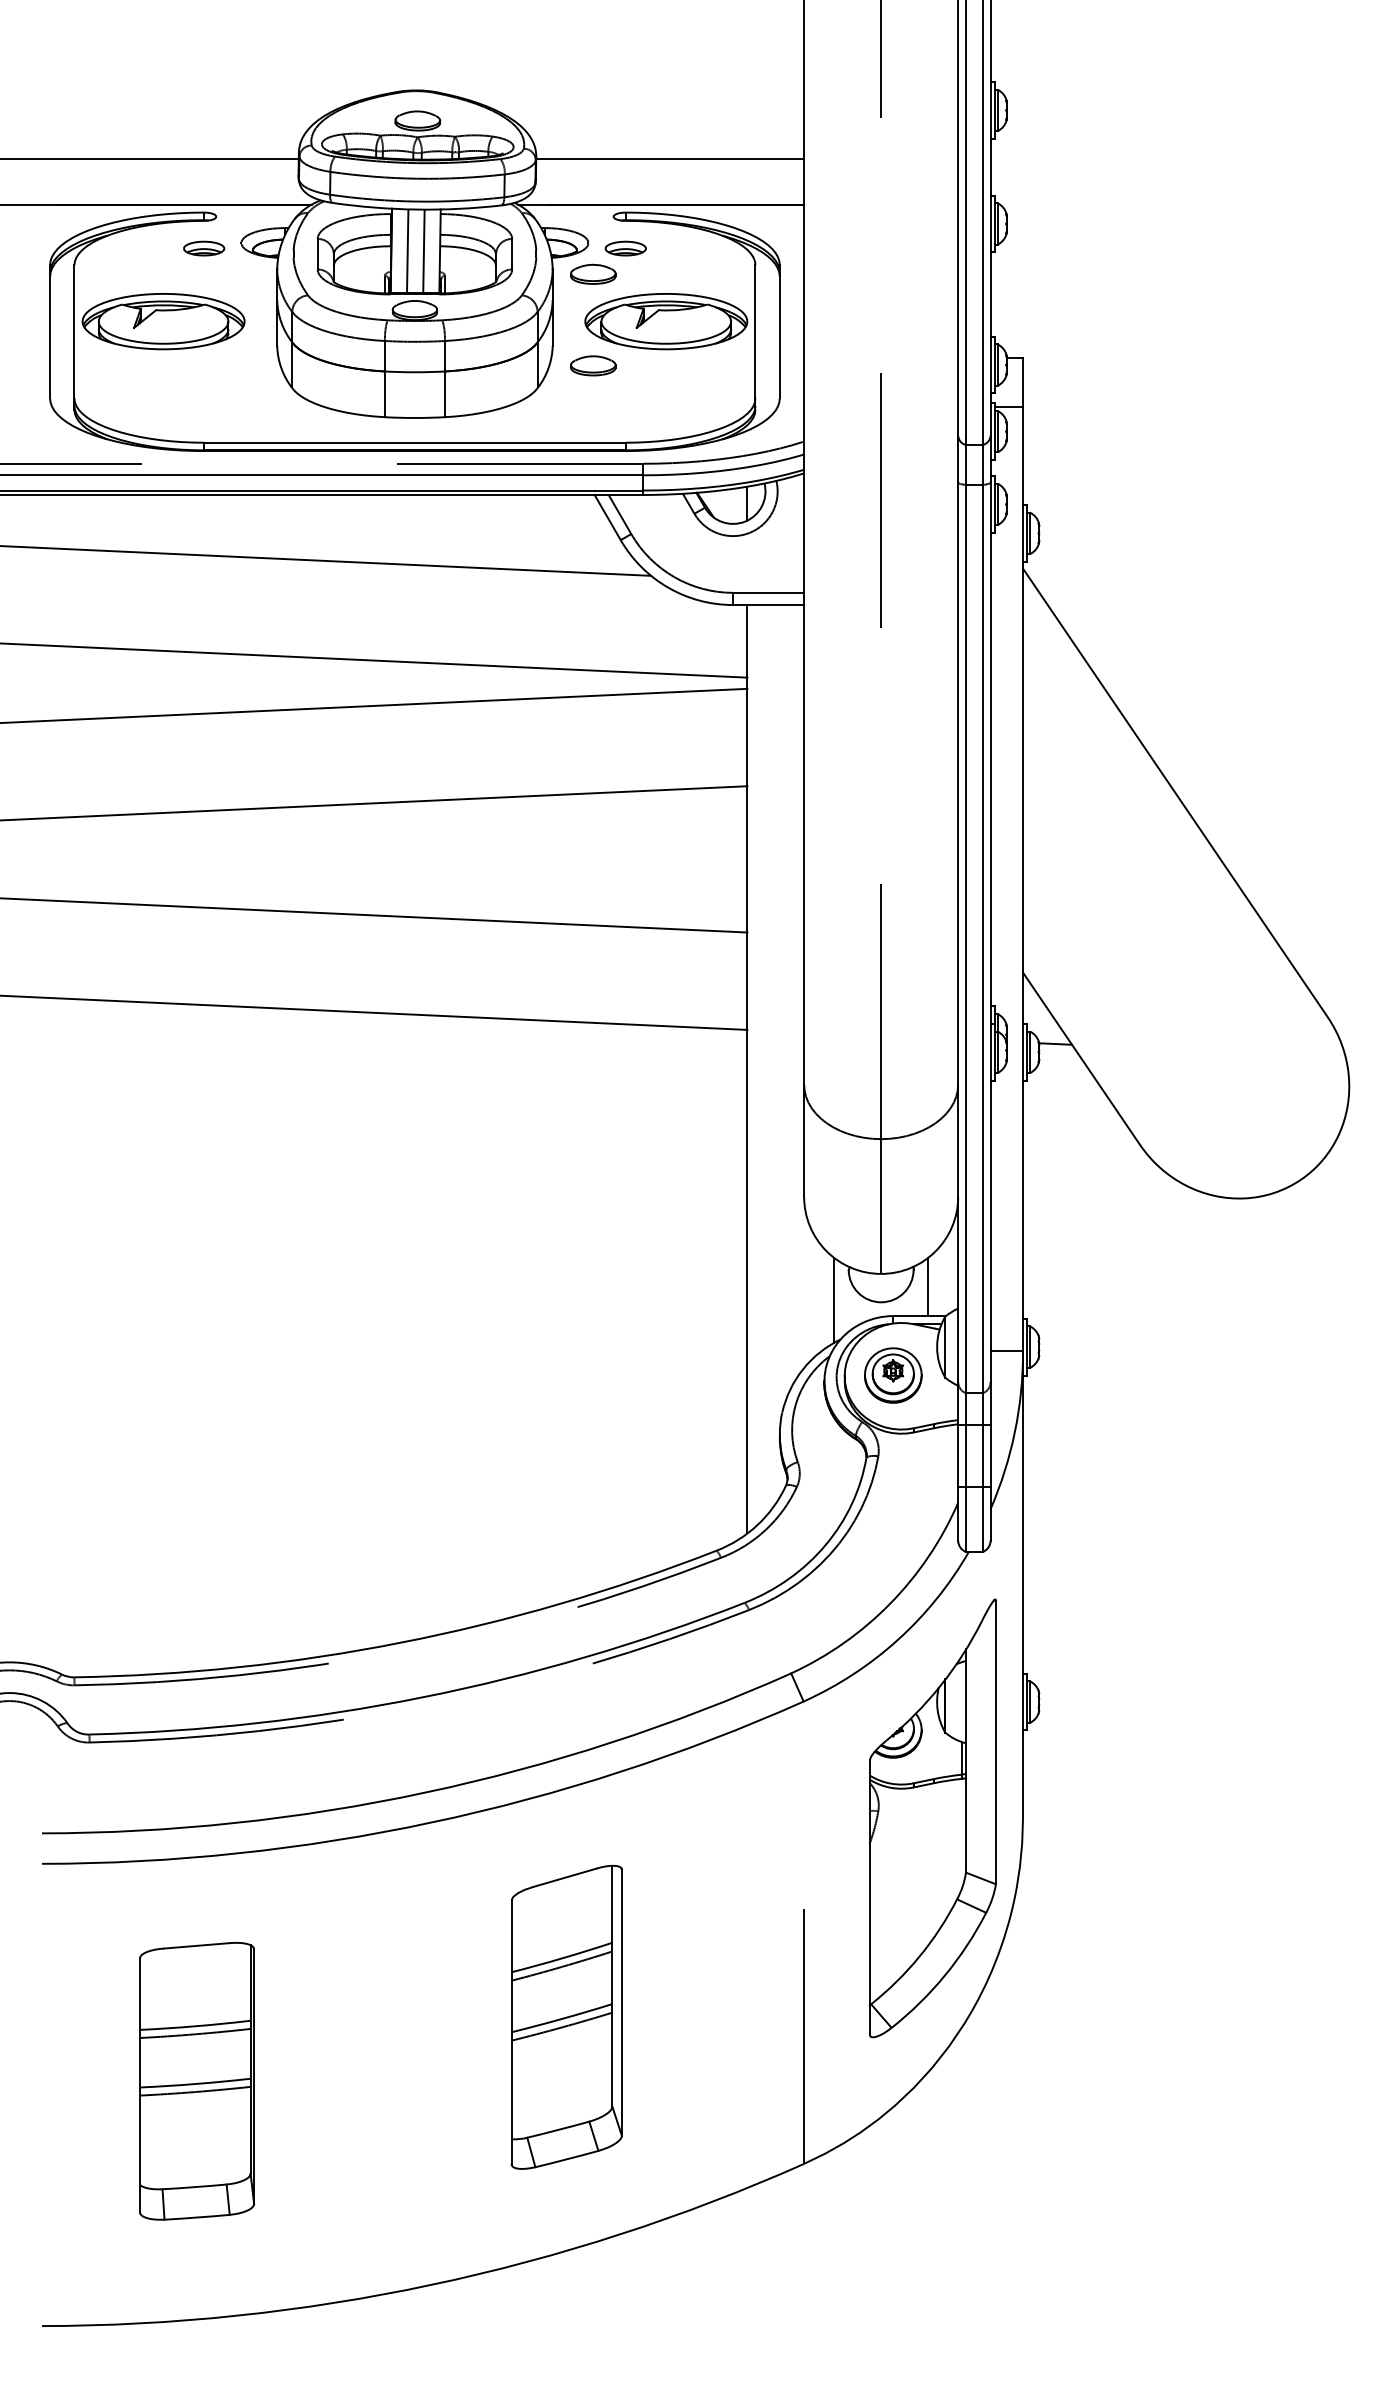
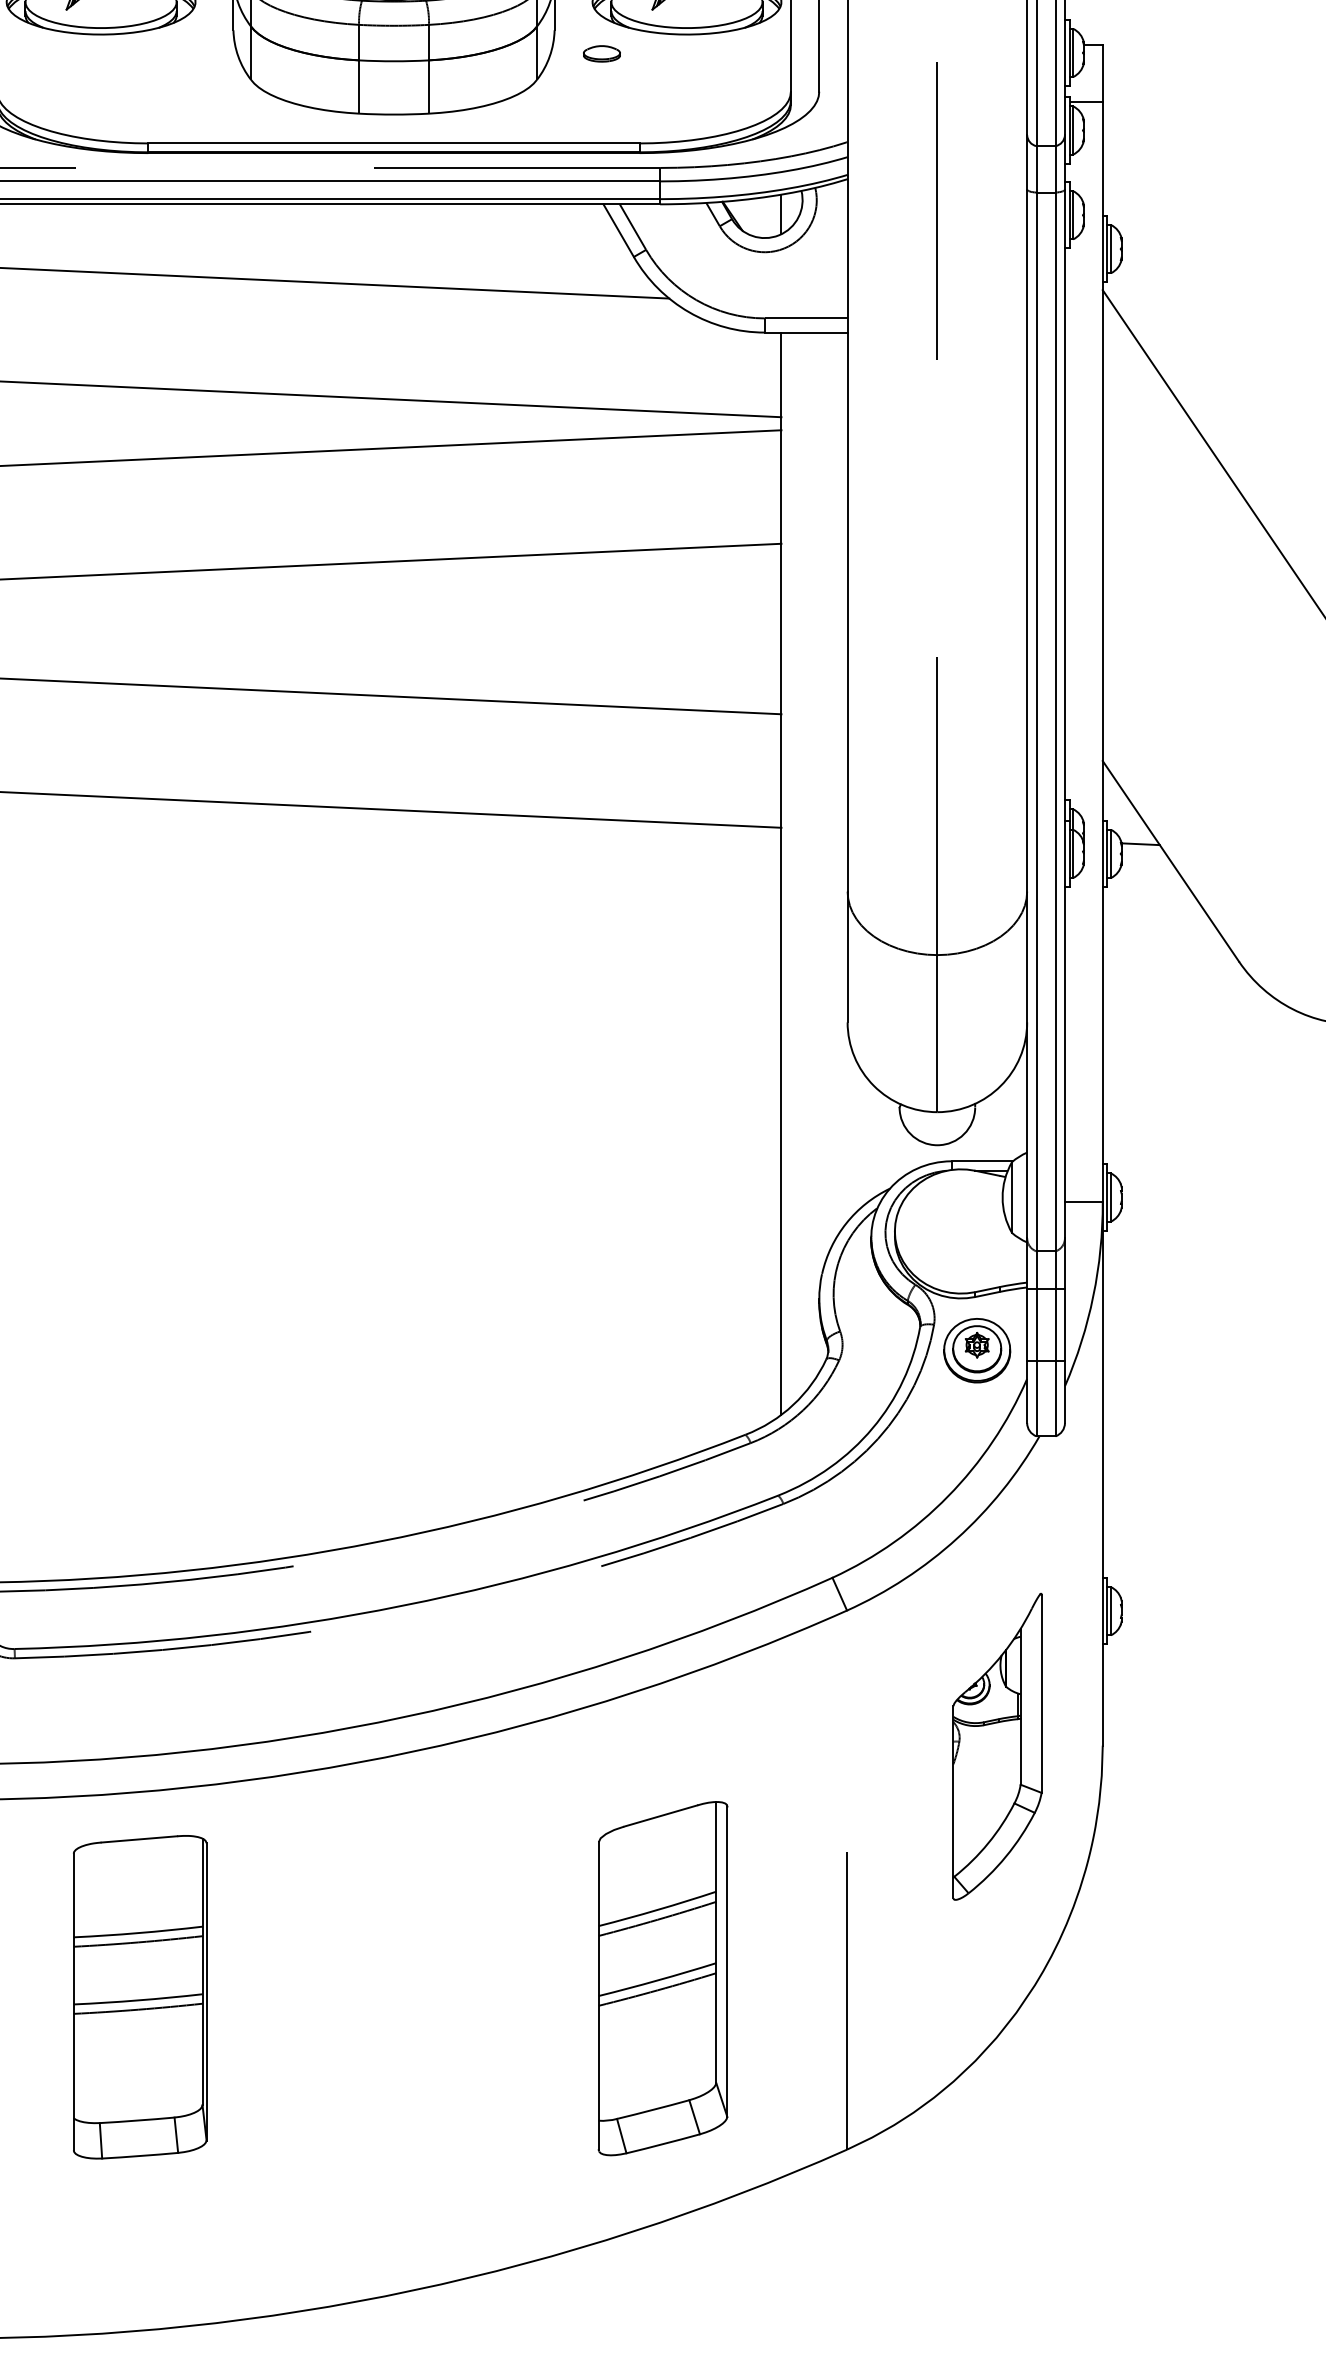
part: (593, 365) -> (602, 53), size x0.7
line: (928, 1286) -> (992, 1126), removed
line: (834, 1299) -> (883, 1141), removed
part: (893, 1375) -> (977, 1350), moved
part: (932, 1818) -> (997, 1746), size x0.6
part: (566, 2016) -> (662, 1977), moved
part: (197, 2081) -> (140, 1997), moved

